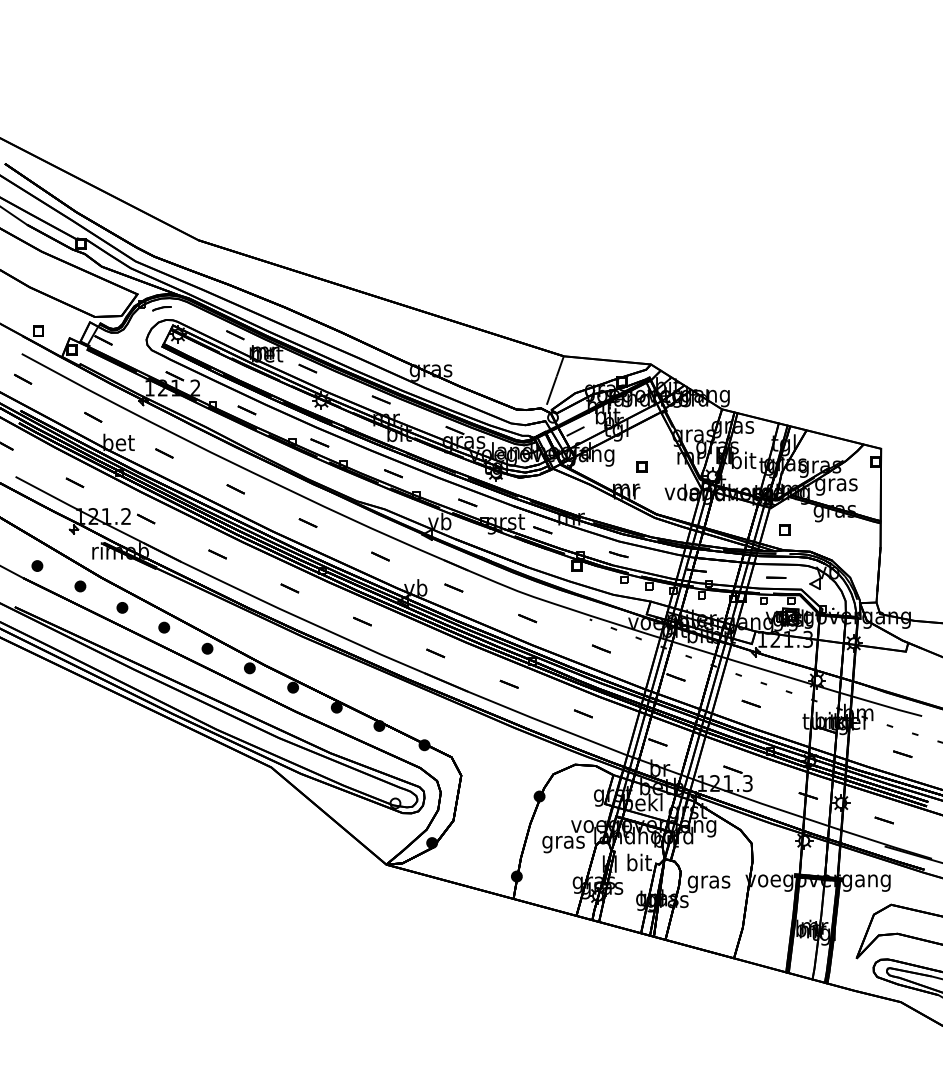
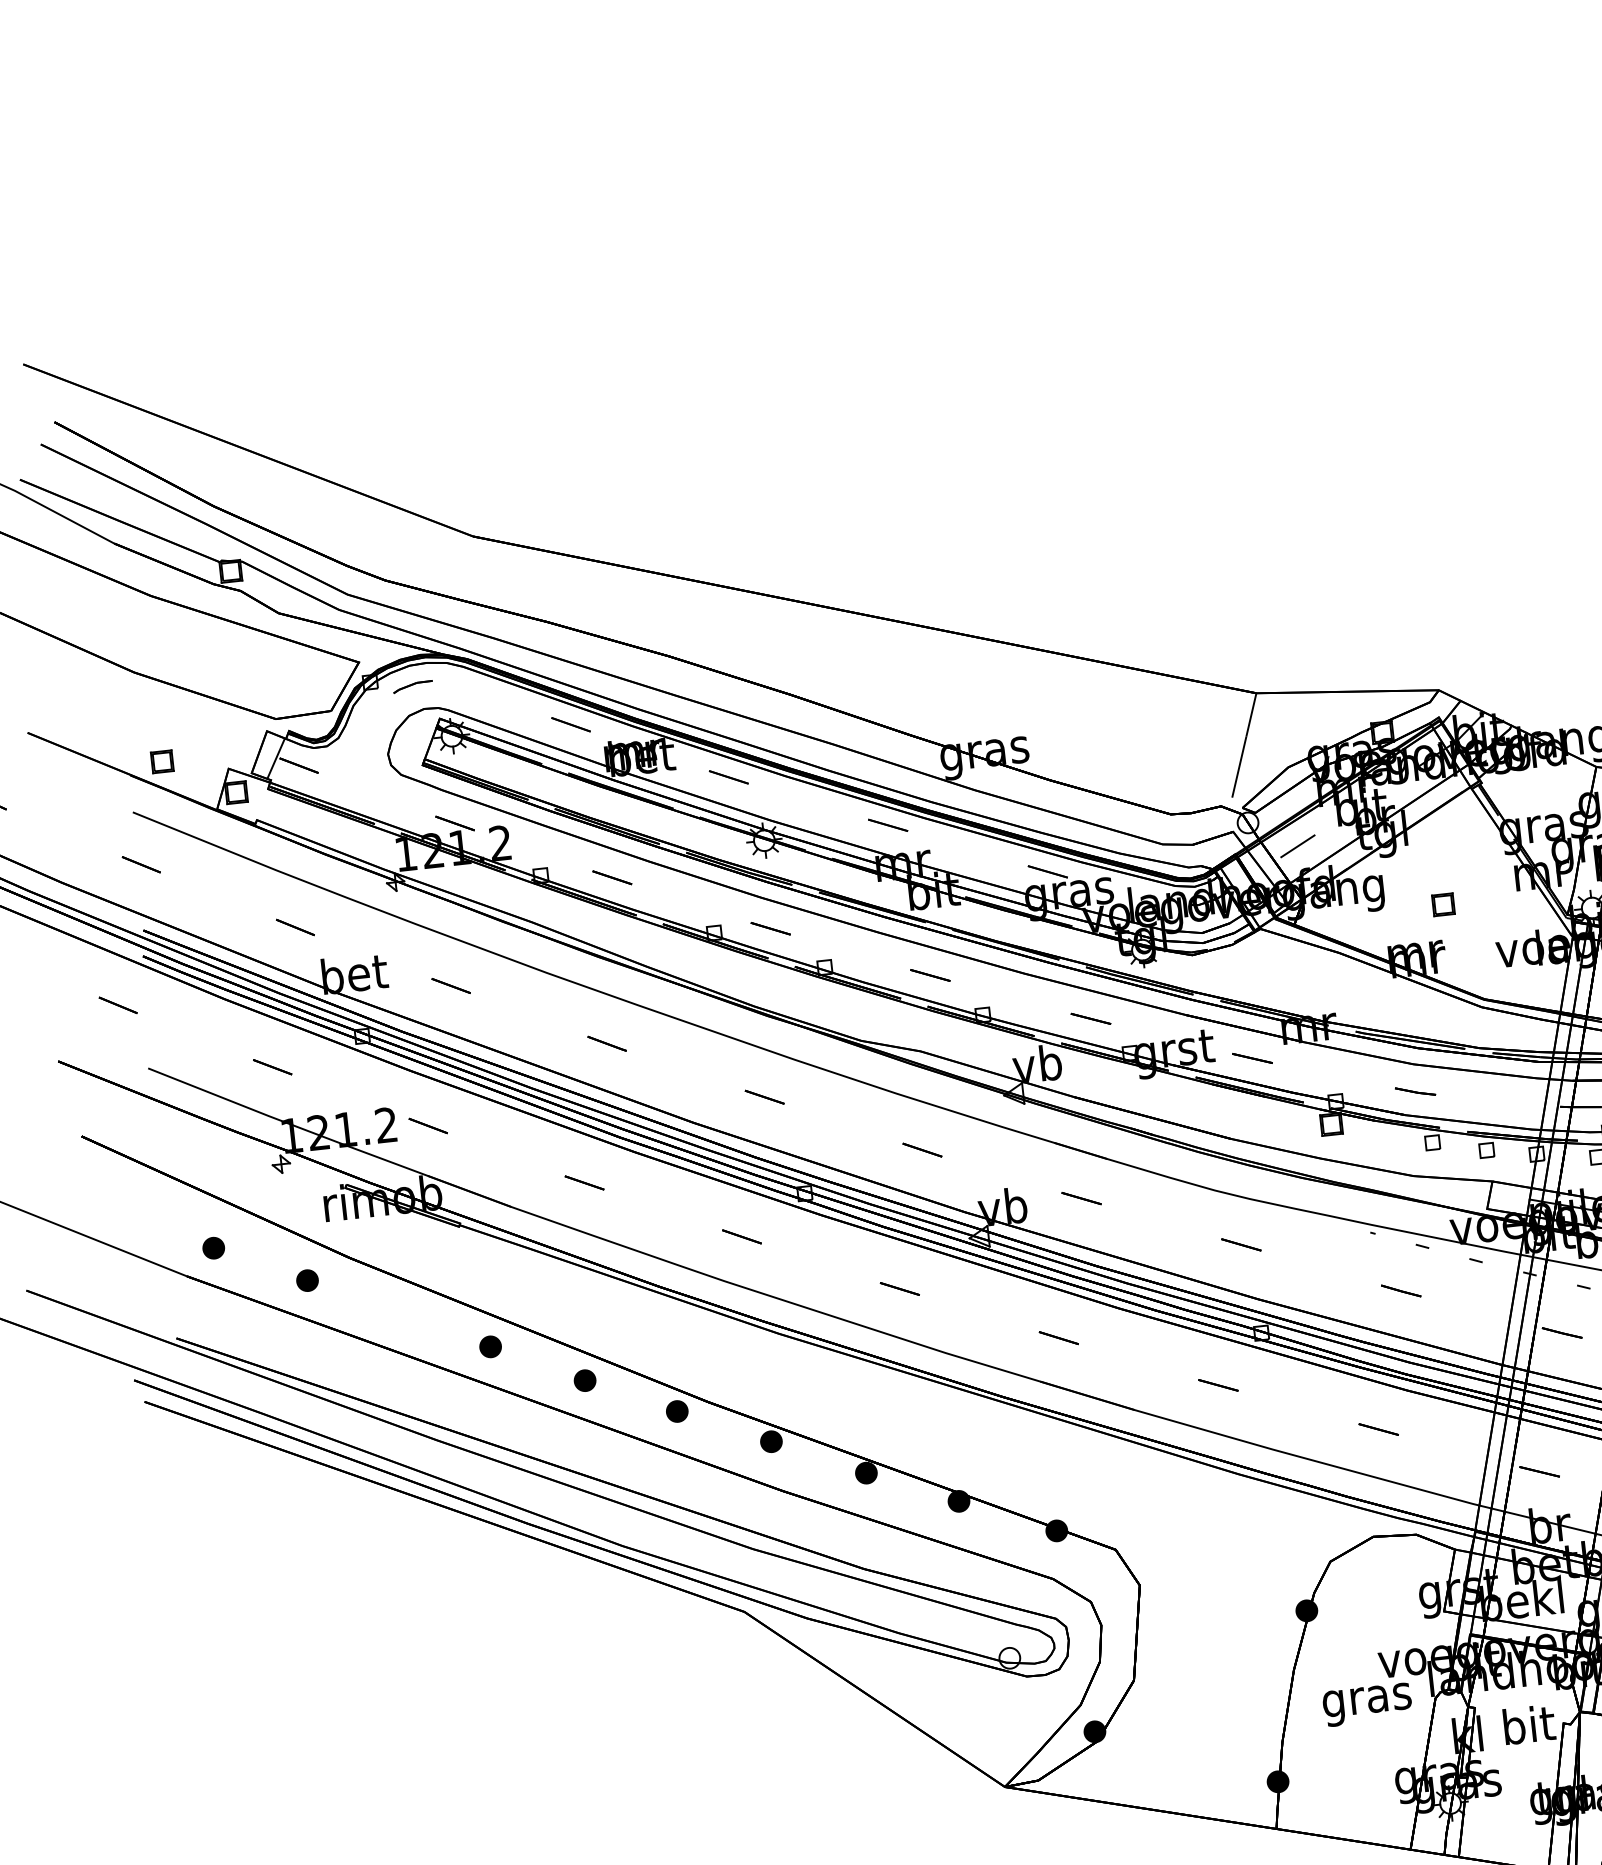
part: (122, 607) -> (399, 1314), removed

